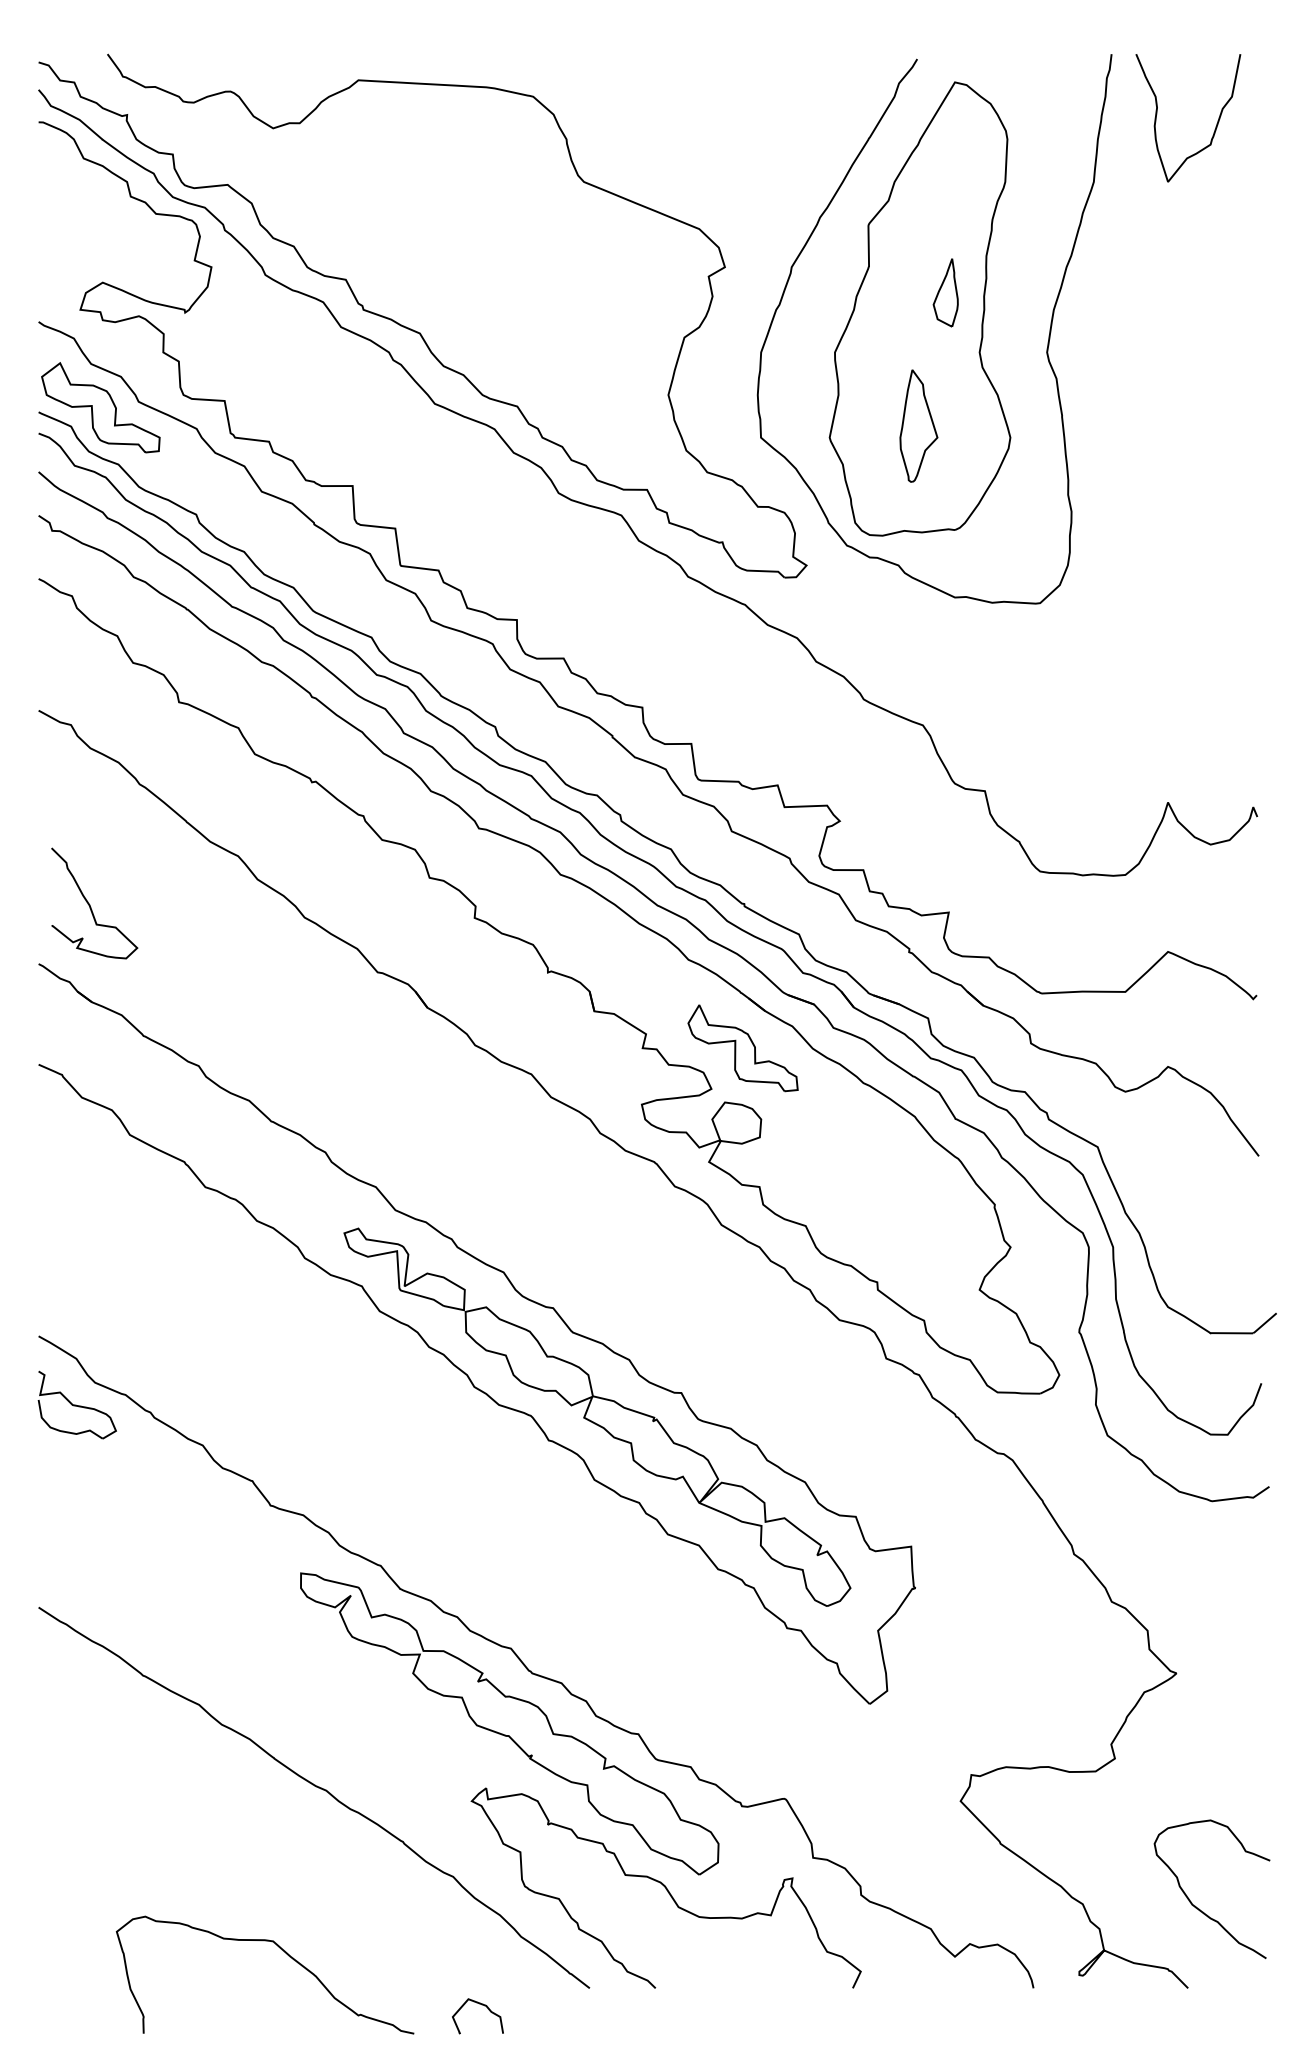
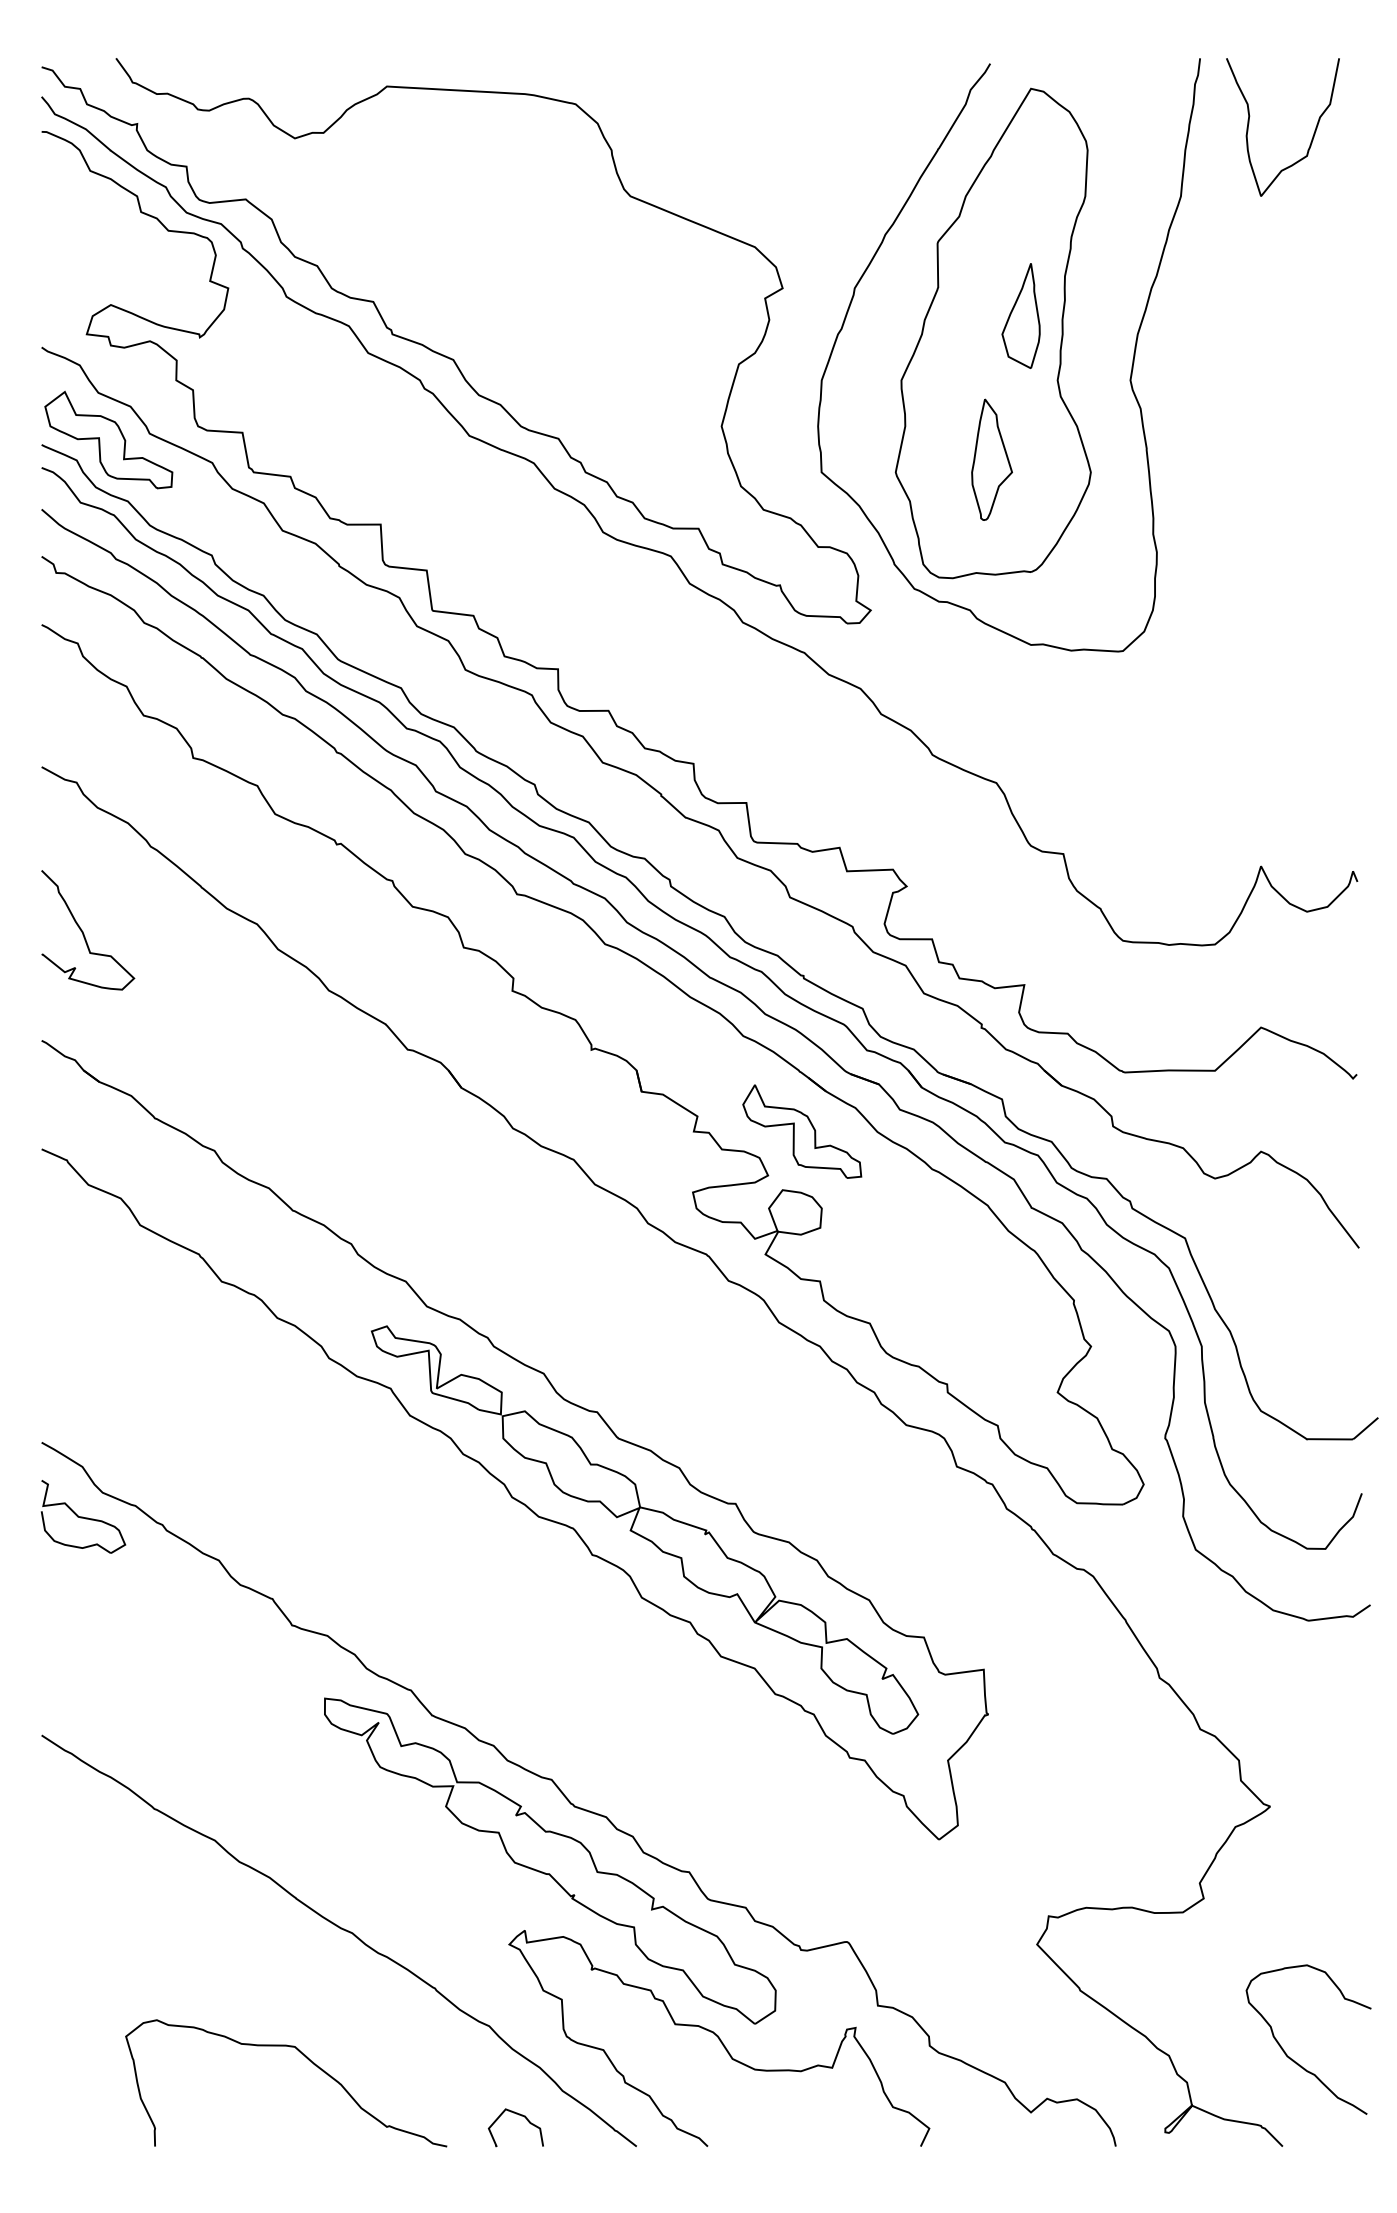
part: (945, 292) -> (1020, 315), size x1.43
curve: (91, 906) -> (84, 933), moved
curve: (285, 1953) -> (308, 2060), moved
curve: (480, 2004) -> (518, 2115), moved

